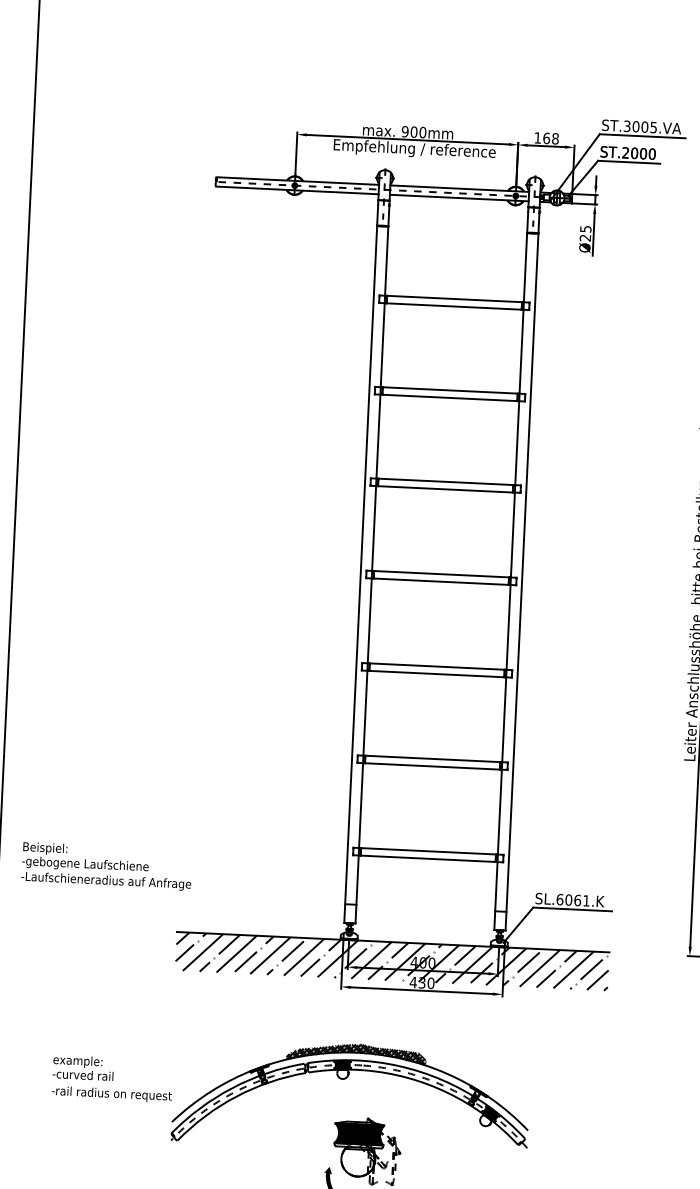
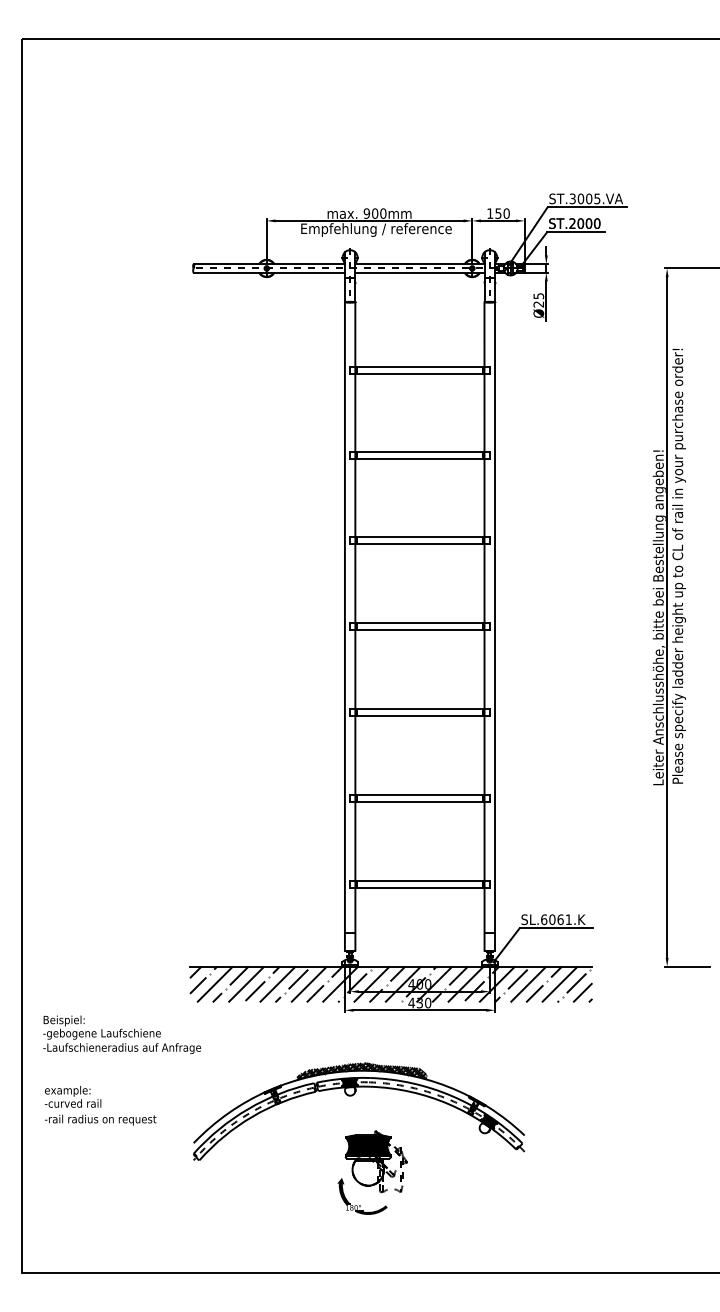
text: (551, 138) -> (502, 213), 168 -> 150
text: (107, 866) -> (122, 1034), moved
text: (112, 1078) -> (100, 1105), moved

